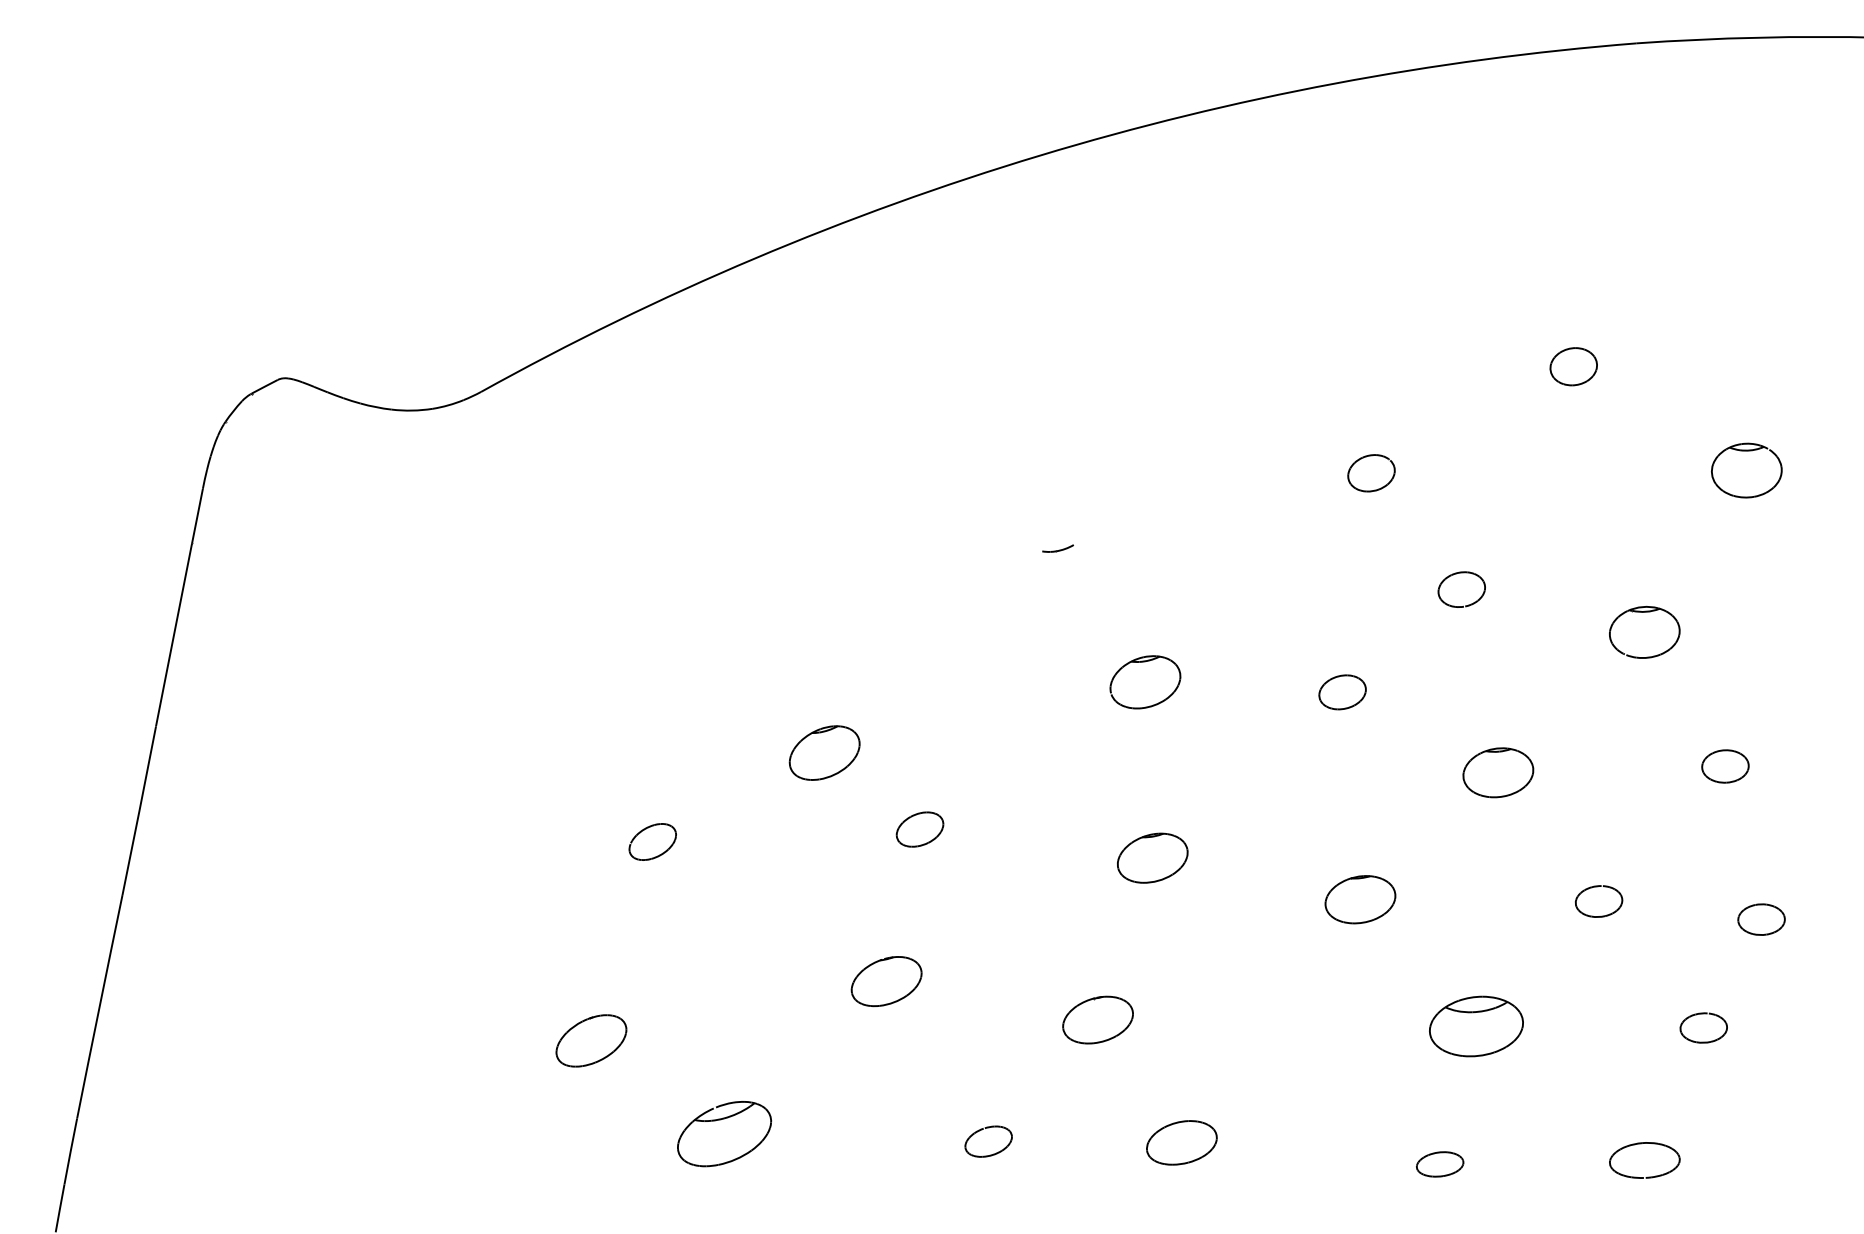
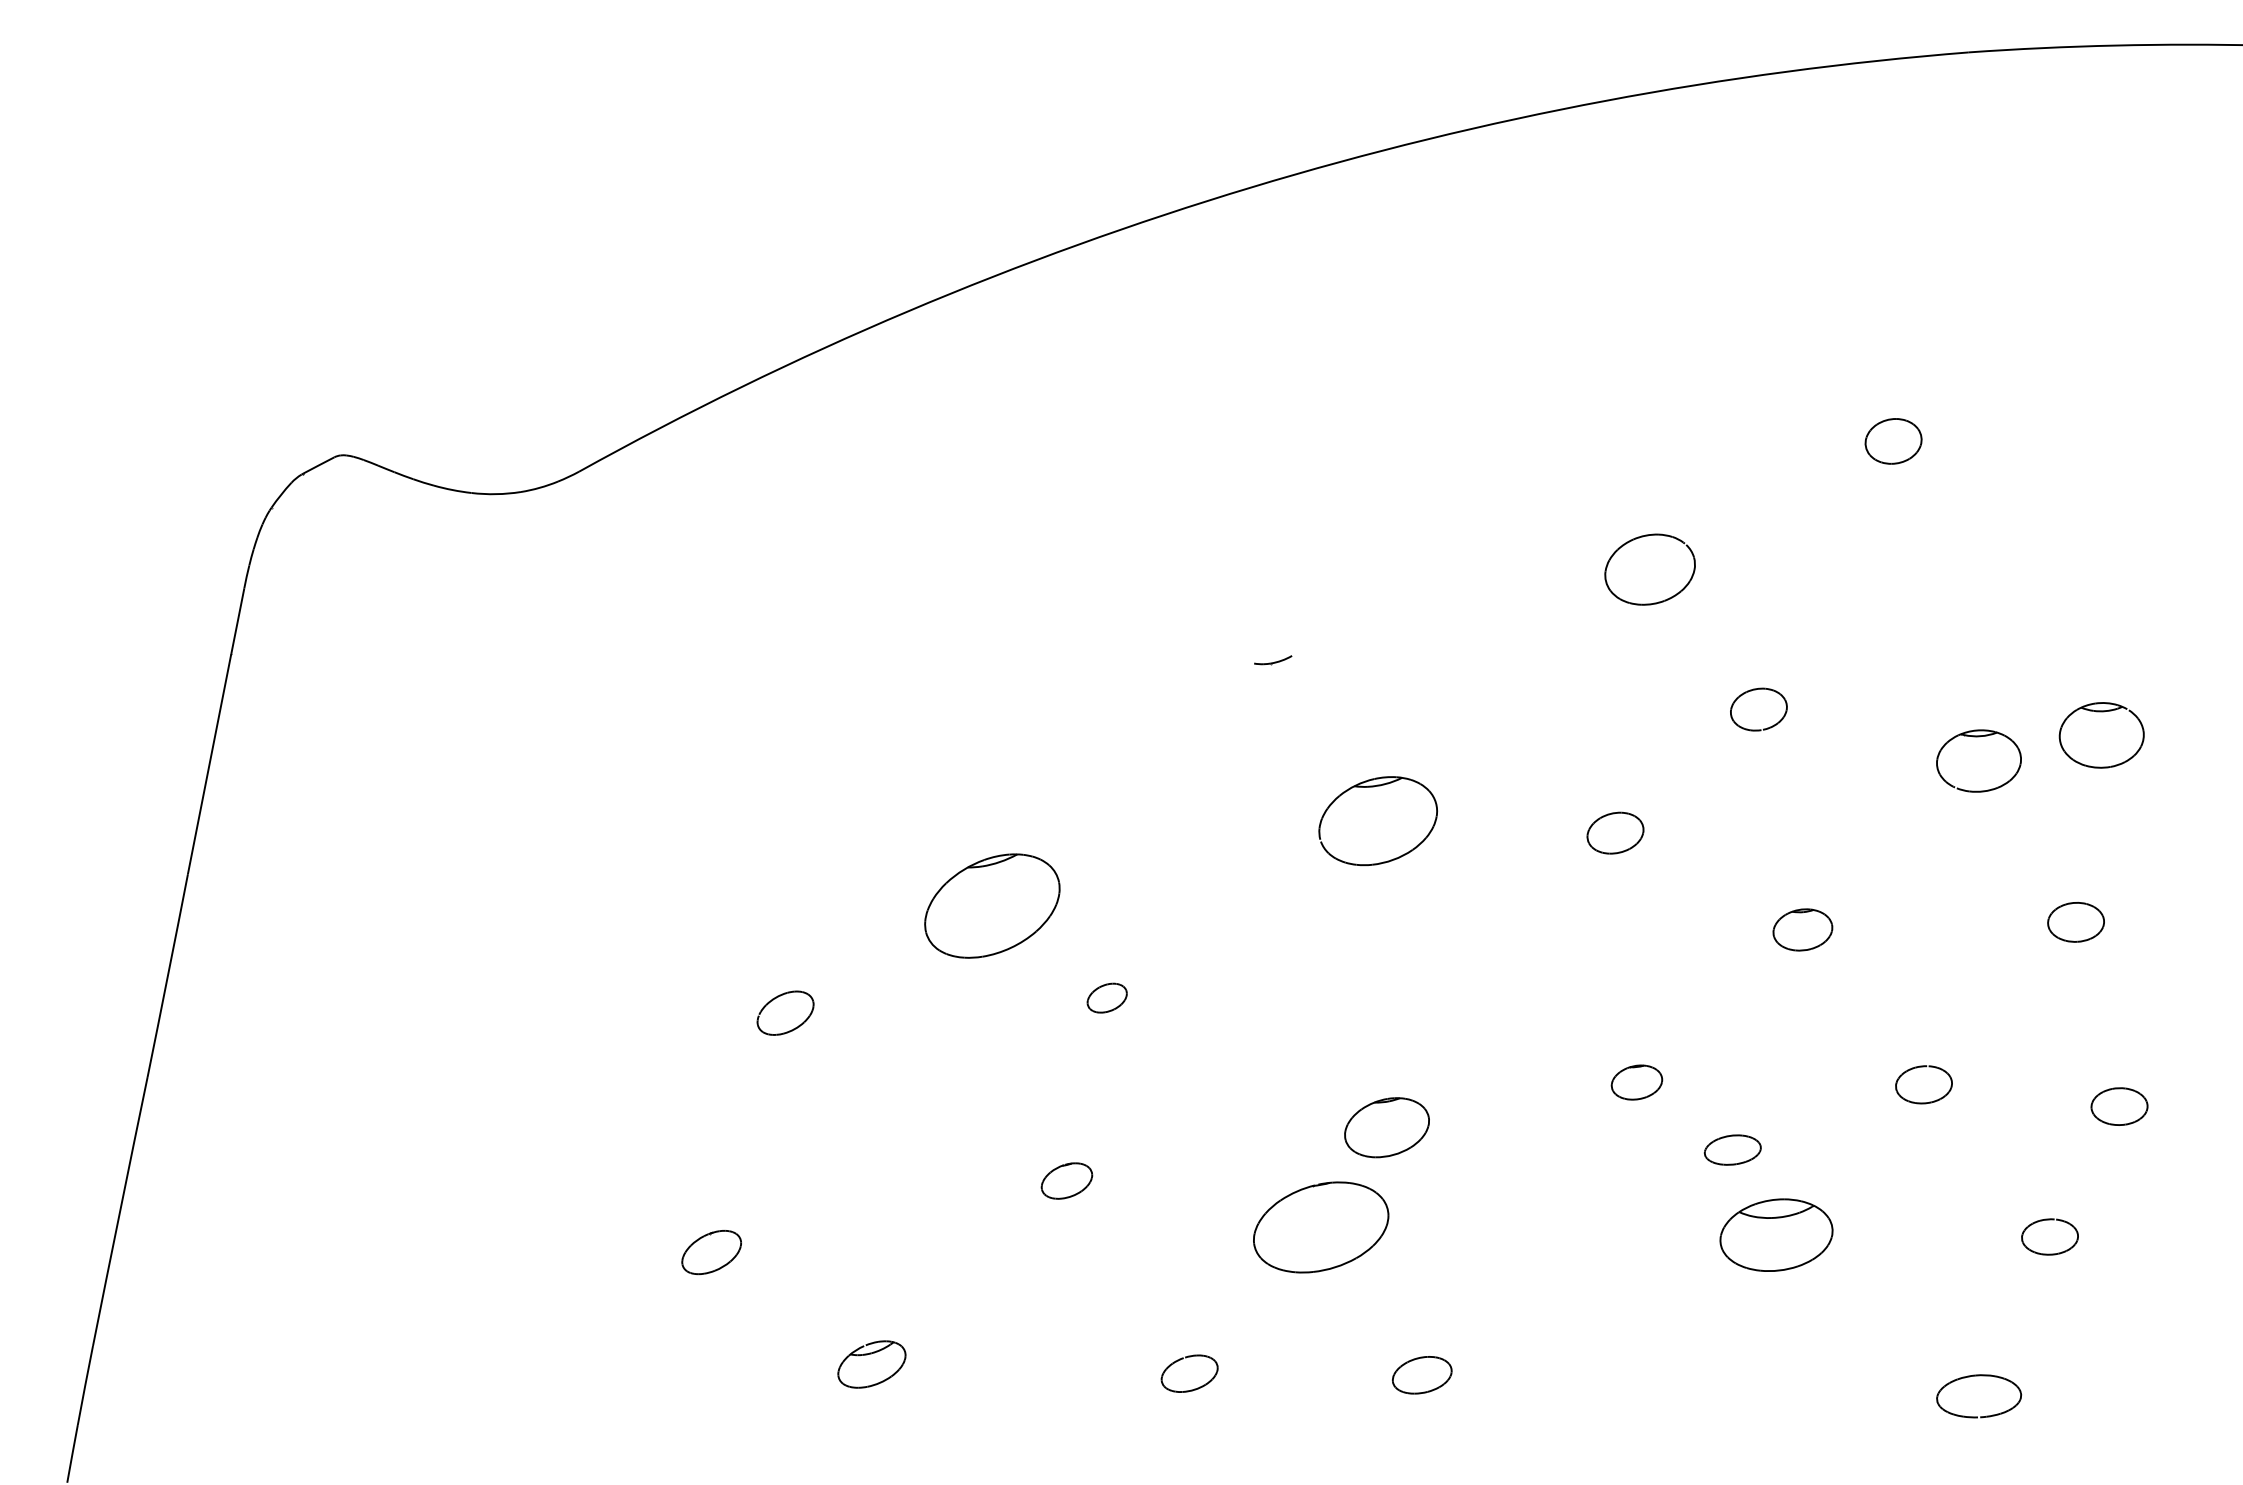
part: (1746, 470) -> (2101, 735), moved
part: (1371, 473) -> (1650, 569), size x1.6
part: (1145, 681) -> (1378, 820), size x1.4
part: (824, 753) -> (992, 906), size x1.6
part: (1498, 772) -> (1802, 929), size x0.7
part: (920, 828) -> (1107, 997), size x0.7
part: (1152, 858) -> (1386, 1127), moved
part: (1360, 899) -> (1636, 1082), size x0.6
part: (886, 981) -> (1066, 1180), size x0.6
part: (1098, 1020) -> (1321, 1227), size x1.6
part: (591, 1040) -> (711, 1252), size x0.7
part: (724, 1134) -> (871, 1364), size x0.6
part: (1182, 1143) -> (1422, 1375), size x0.7
part: (1439, 1163) -> (1732, 1149), moved

